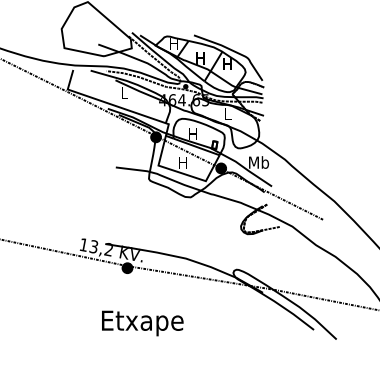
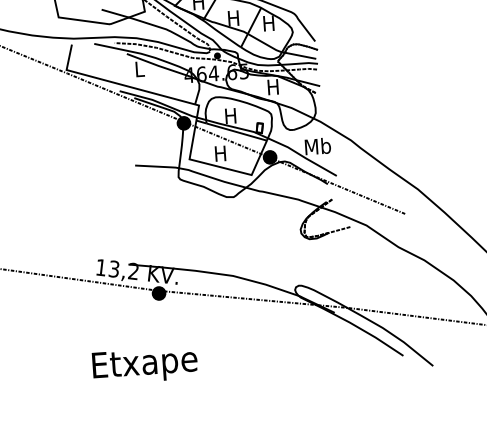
text: (227, 113) -> (273, 86), L -> H
text: (142, 323) -> (144, 365), moved

